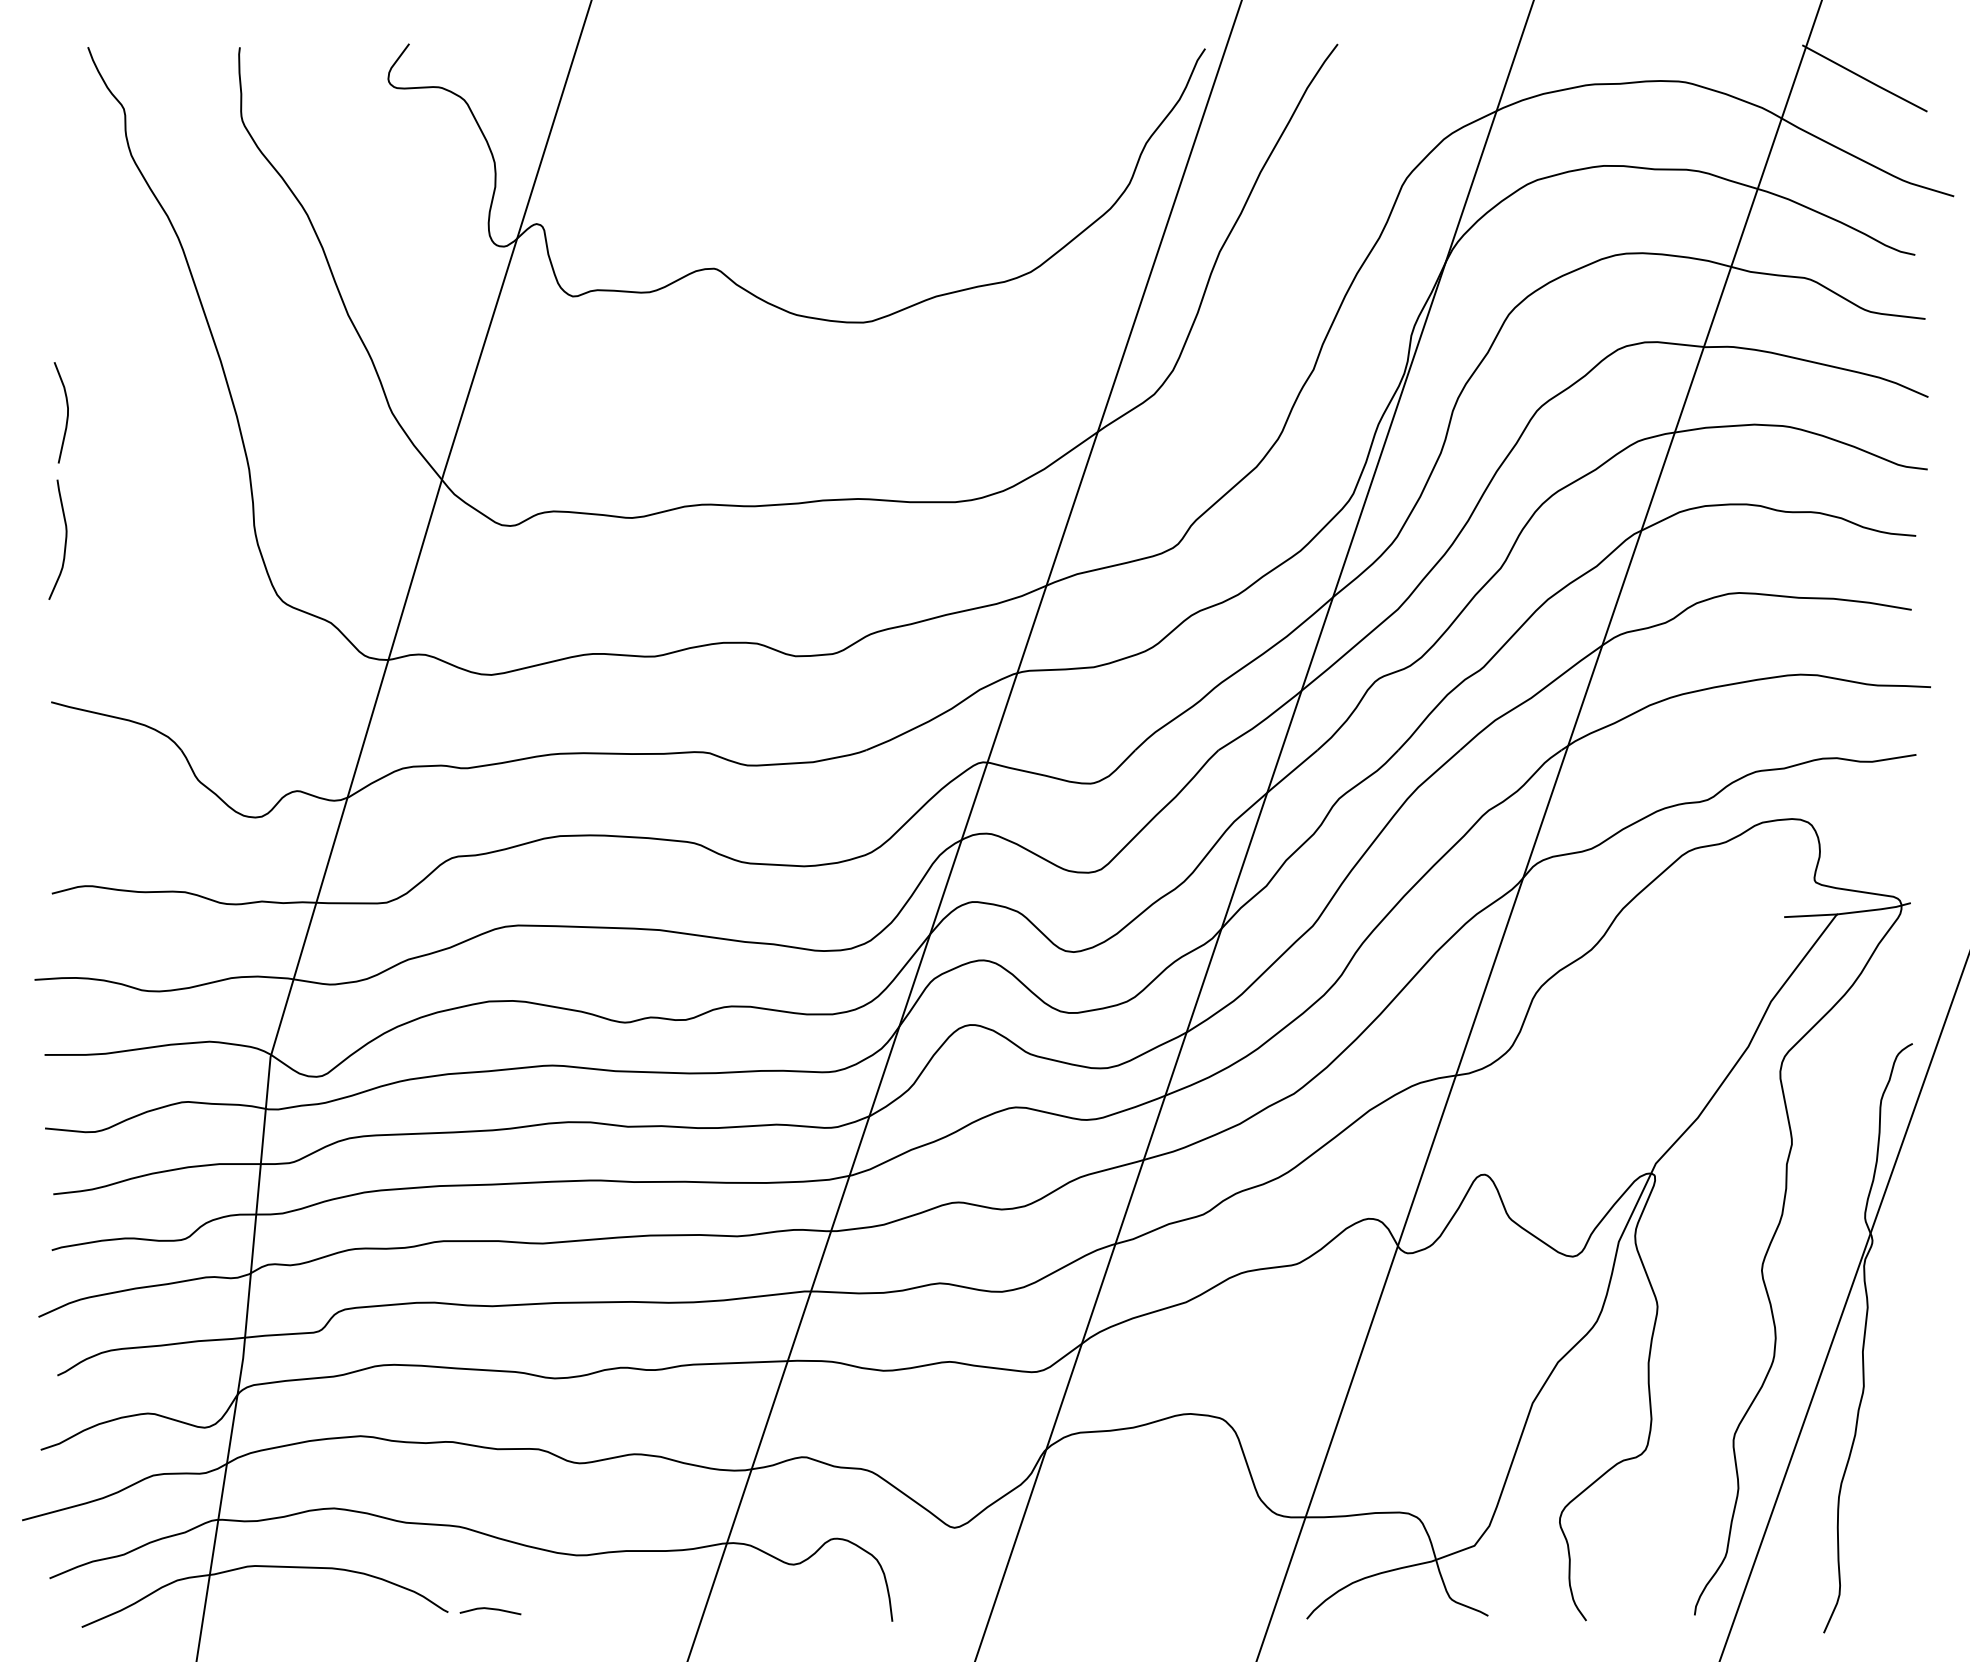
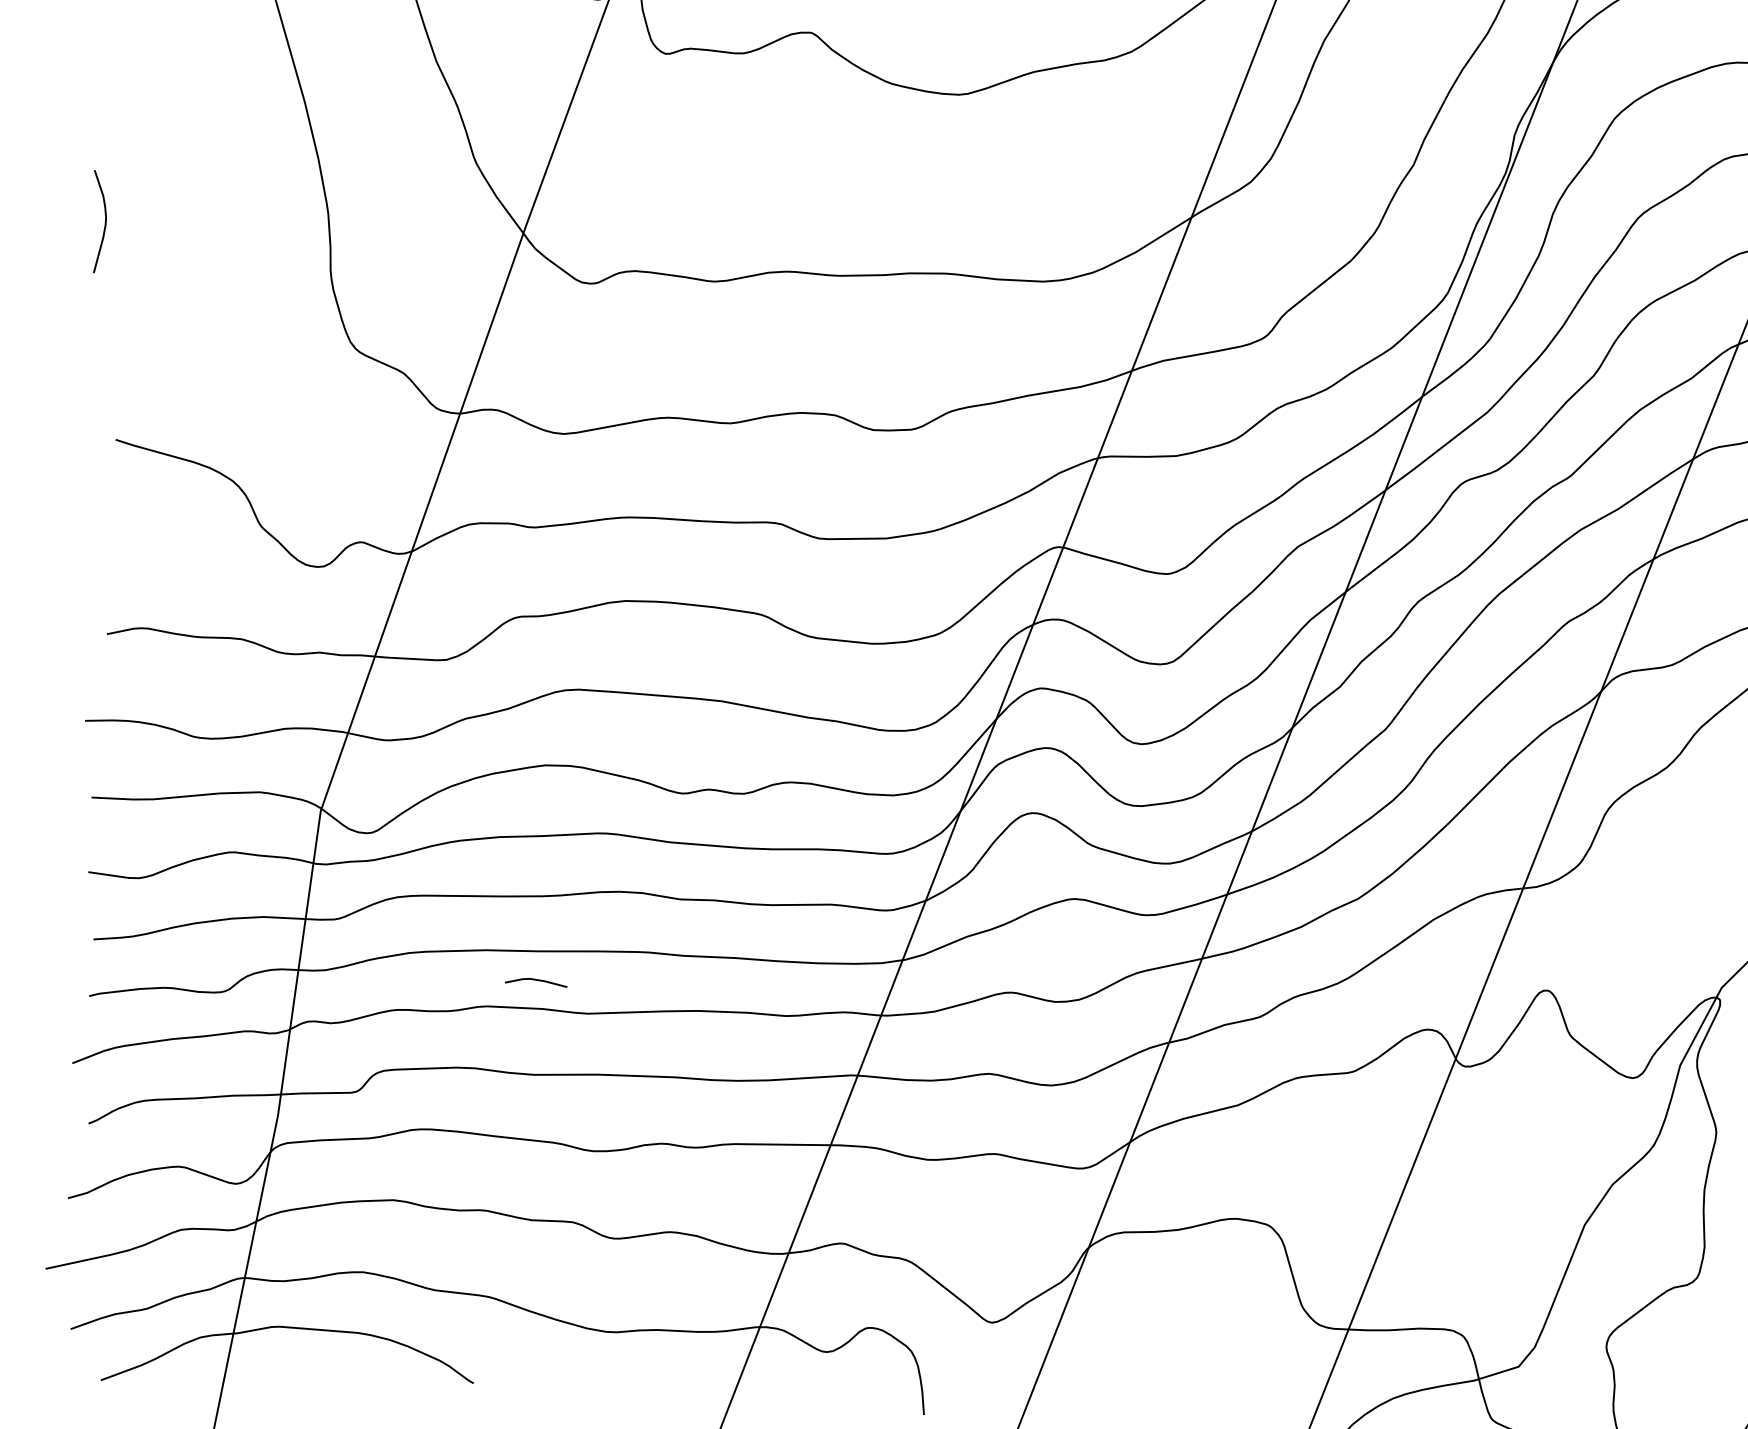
curve: (67, 412) -> (105, 221), moved
curve: (65, 539) -> (138, 275), removed
line: (490, 1609) -> (536, 980), moved

